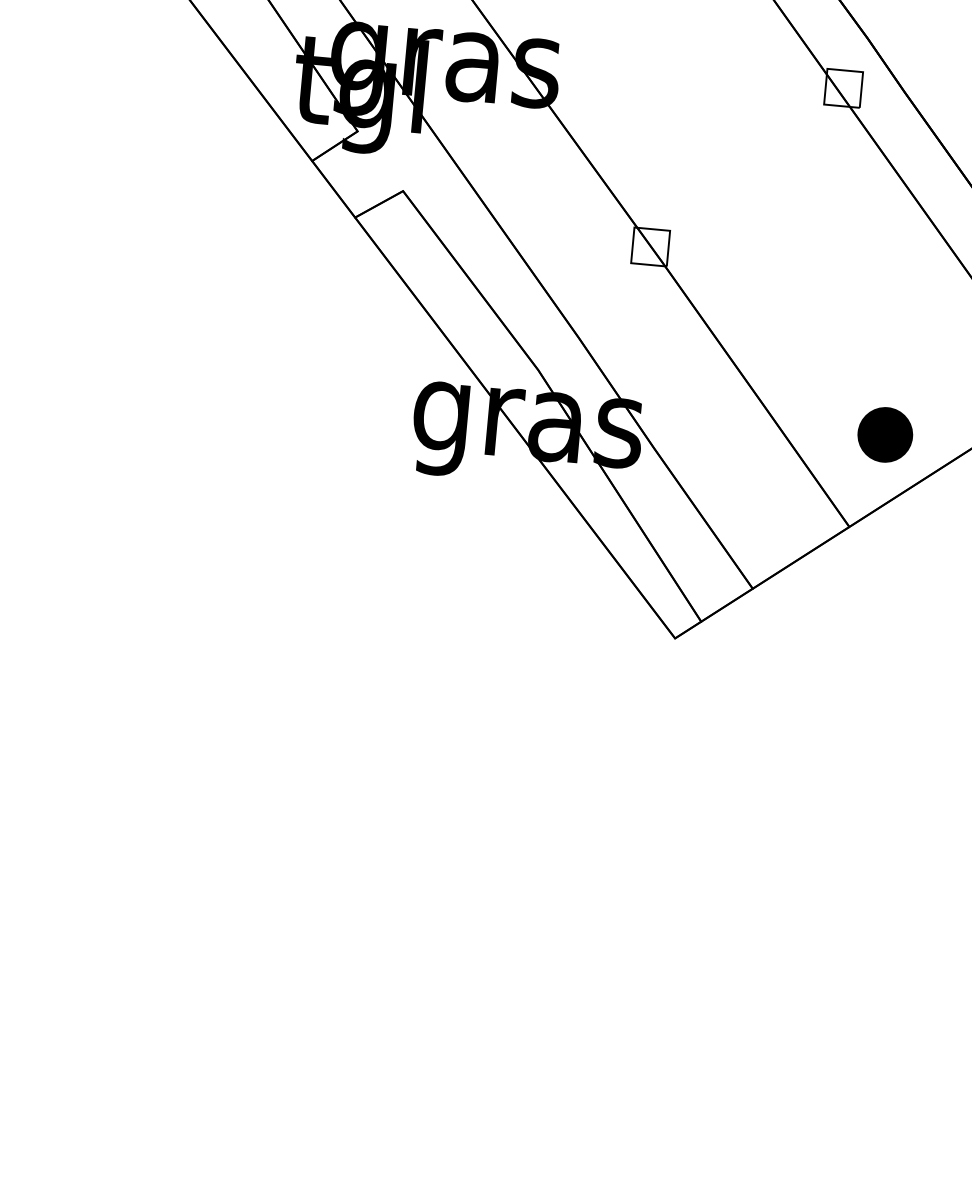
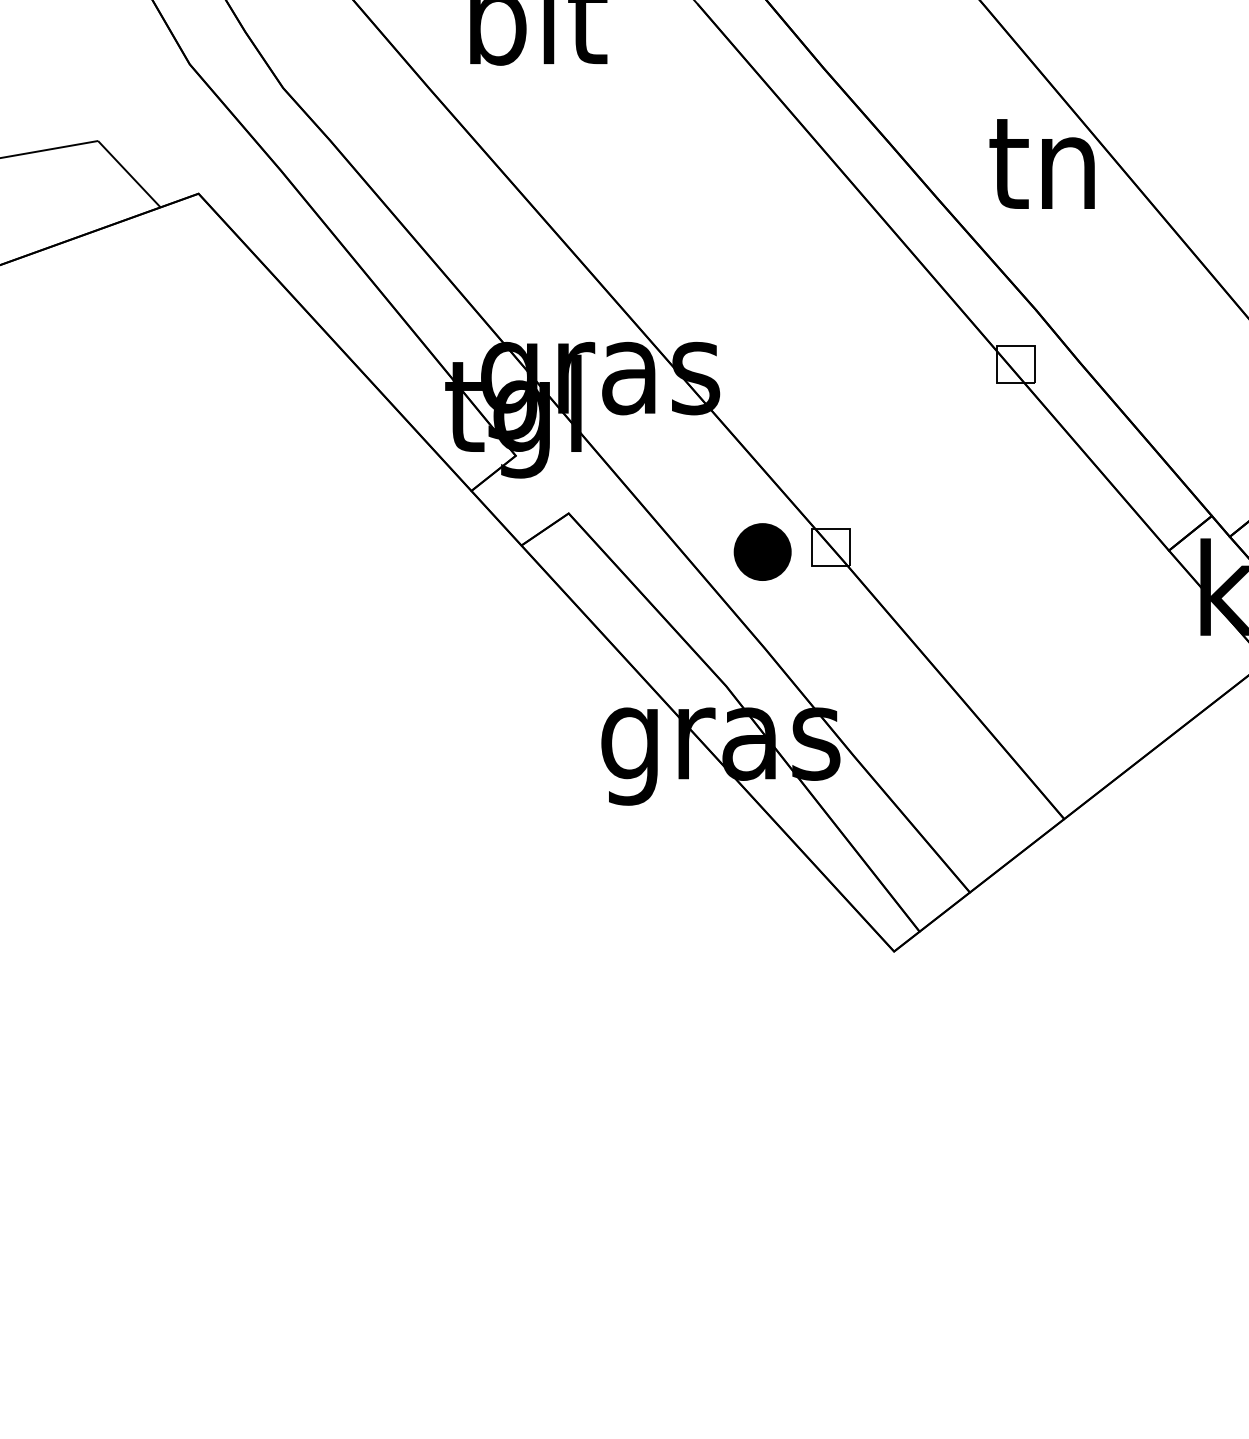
part: (885, 434) -> (762, 551), moved

